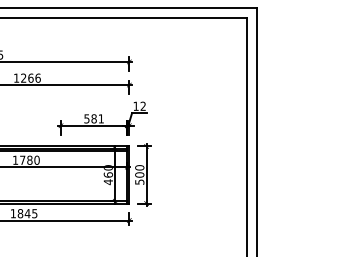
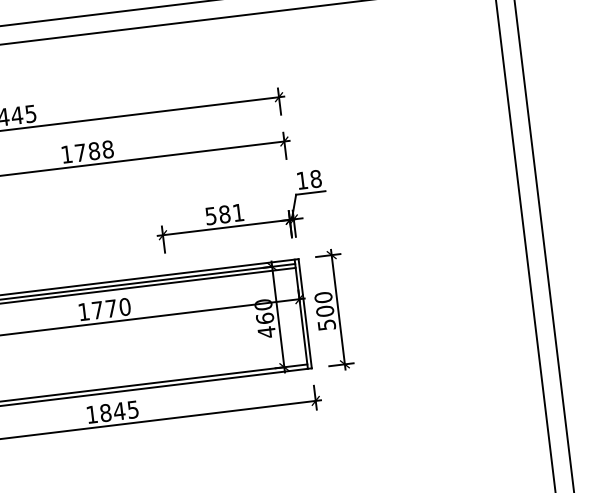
text: (30, 77) -> (93, 149), 1266 -> 1788
text: (143, 105) -> (316, 177), 12 -> 18
text: (29, 159) -> (110, 307), 1780 -> 1770

